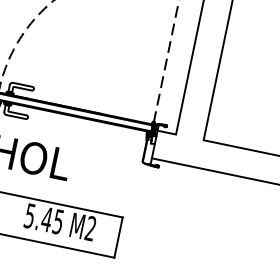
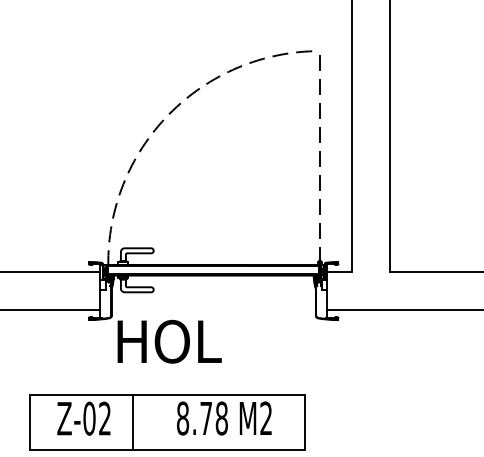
text: (44, 219) -> (202, 418), 5.45 -> 8.78

